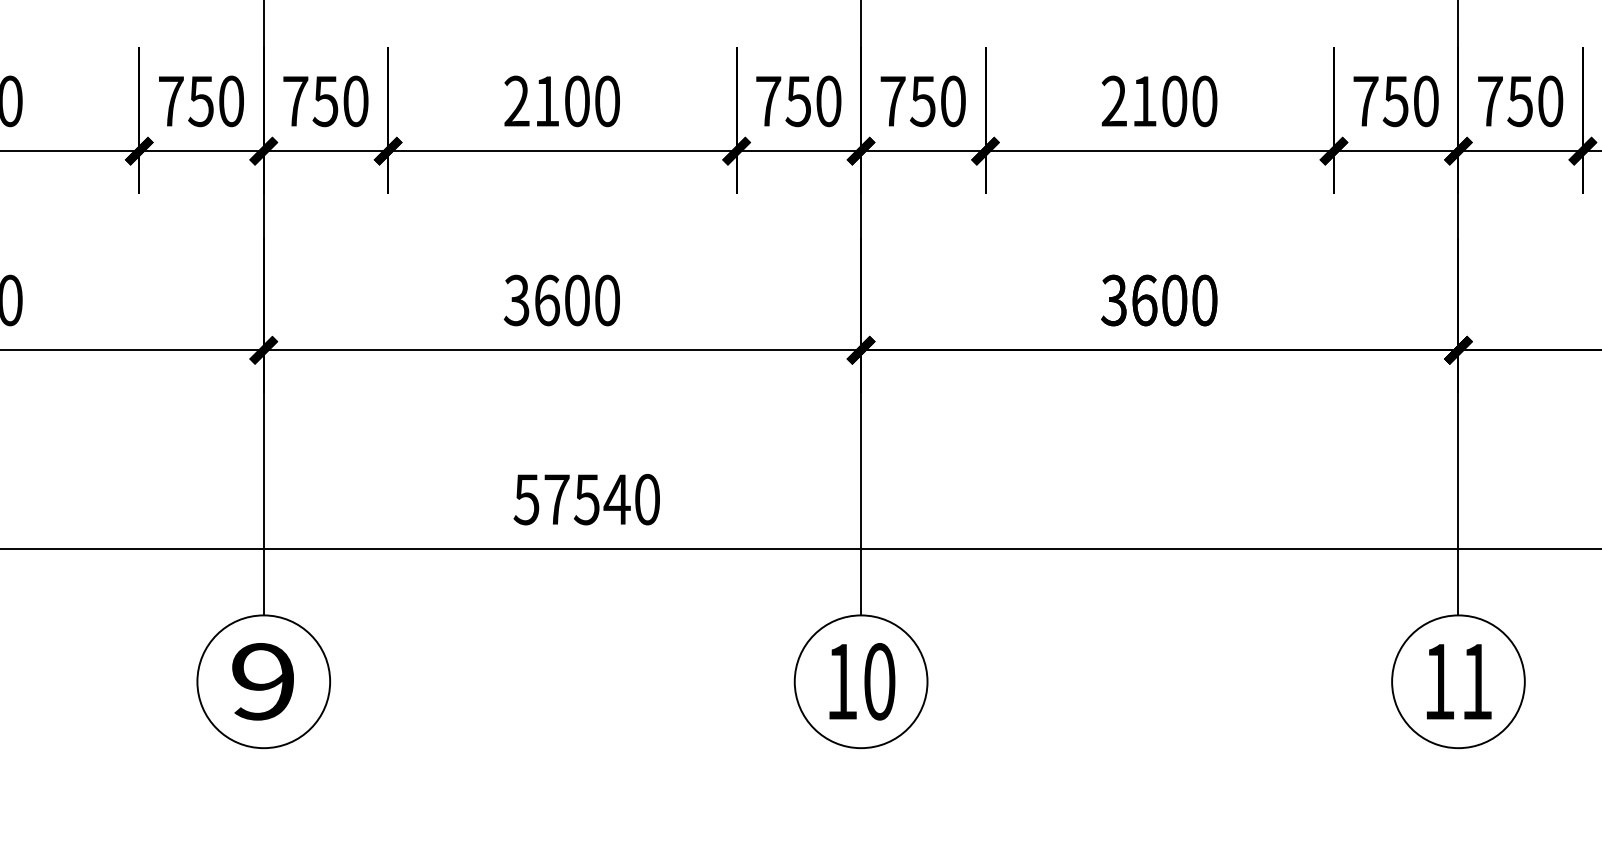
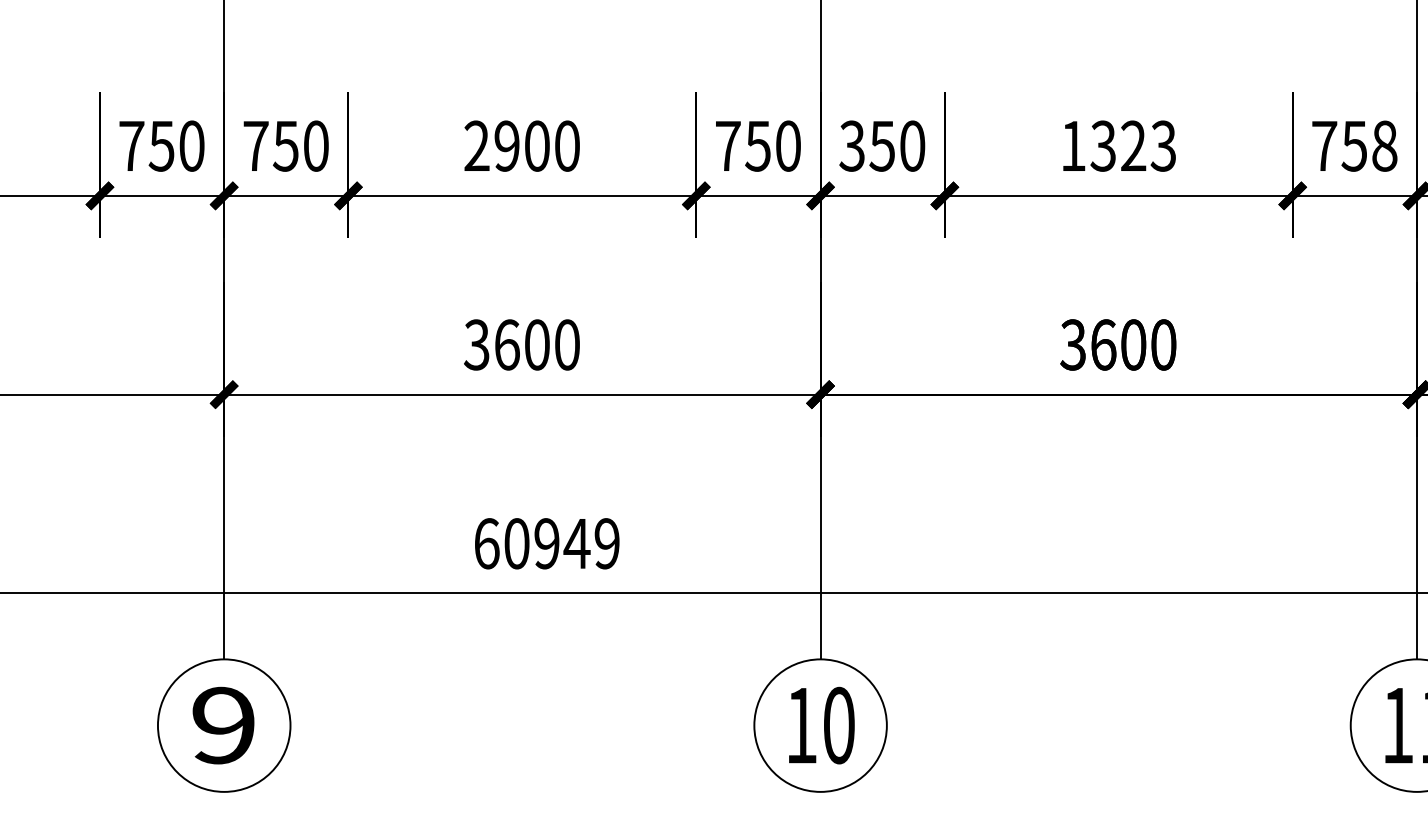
text: (1425, 100) -> (1384, 145), 750 -> 758
text: (546, 101) -> (506, 146), 2100 -> 2900
text: (892, 101) -> (851, 146), 750 -> 350
text: (1159, 101) -> (1118, 146), 2100 -> 1323
text: (586, 499) -> (546, 543), 57540 -> 60949

